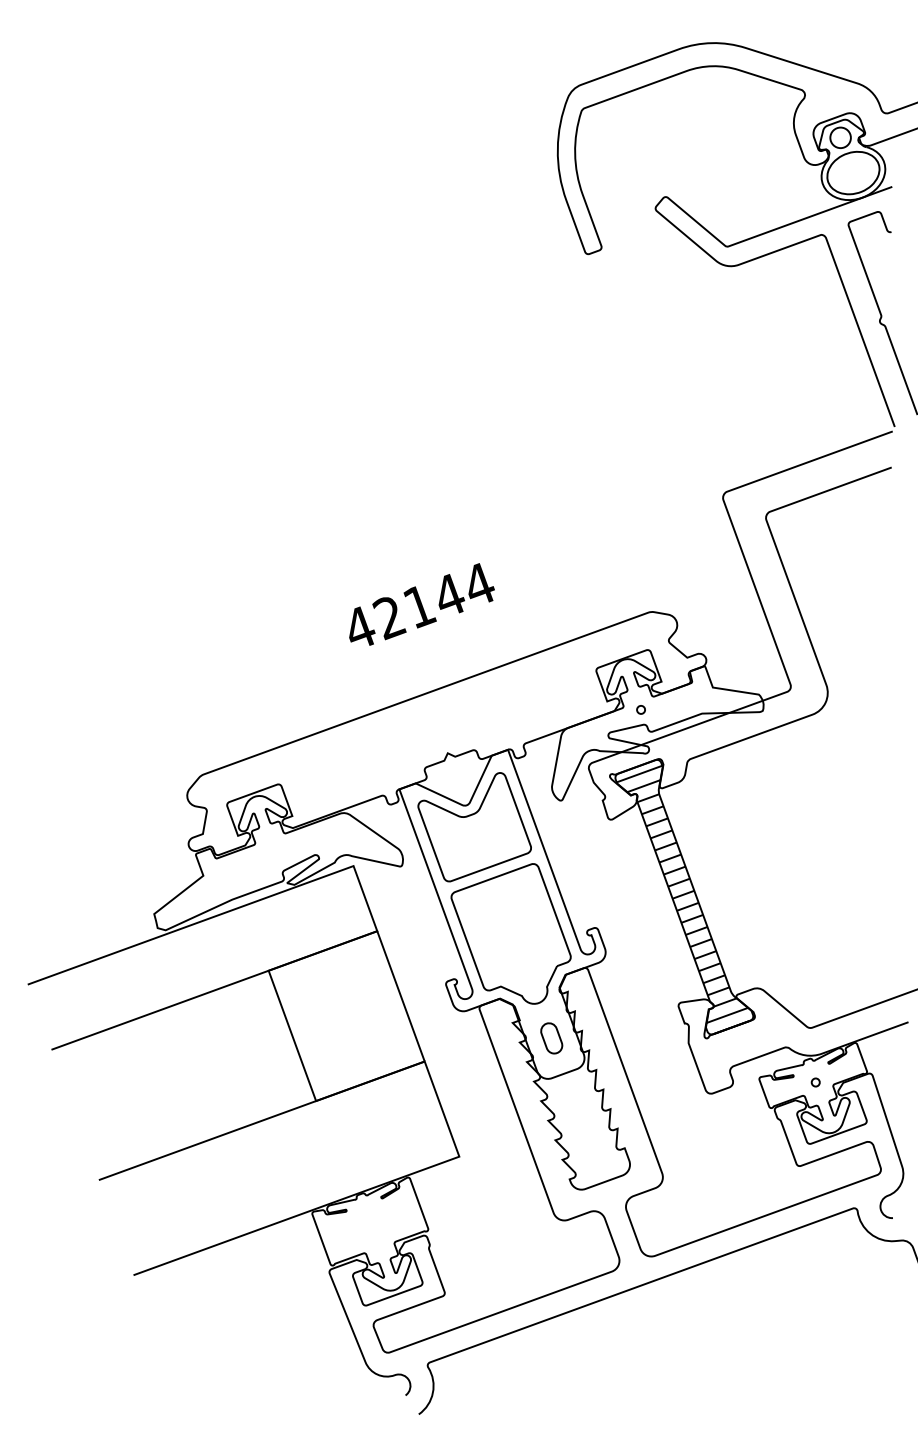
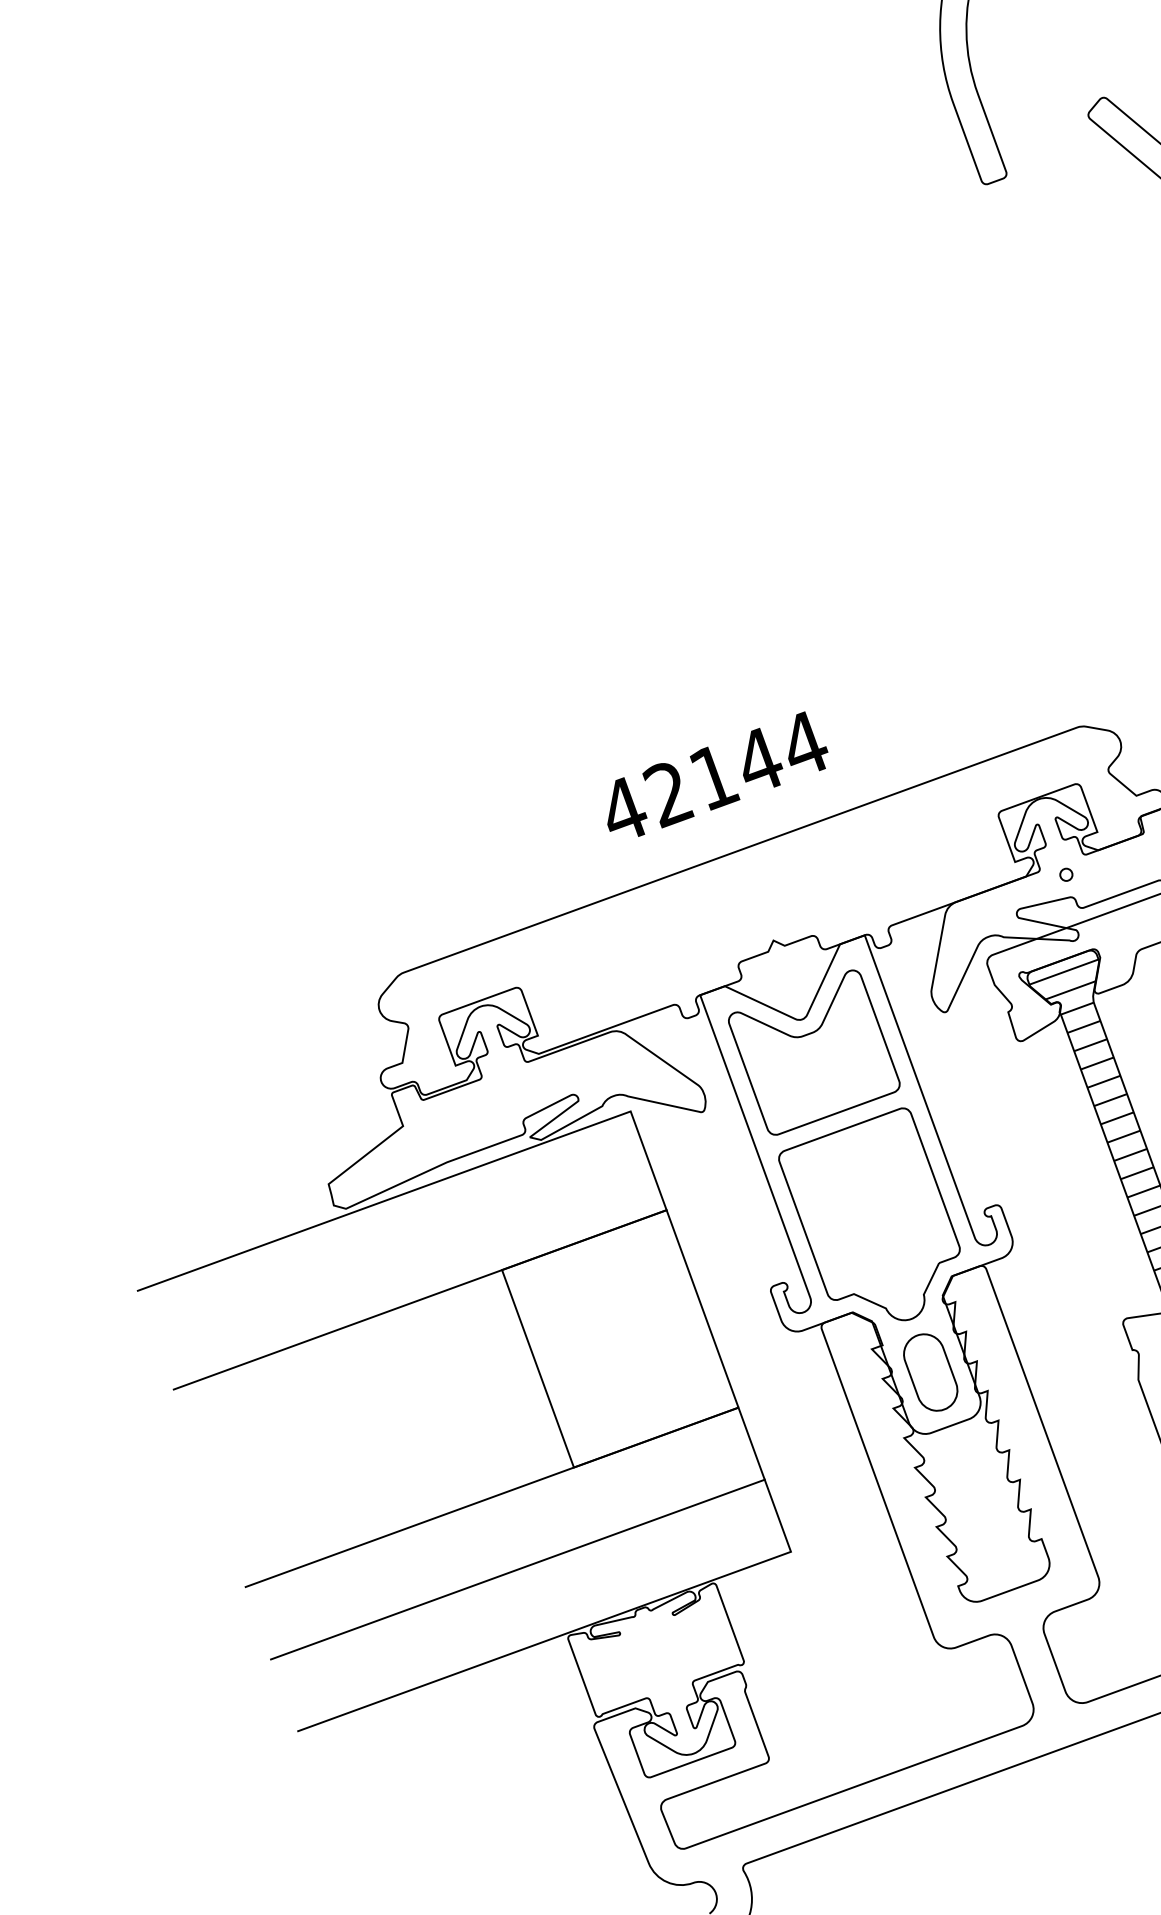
text: (421, 604) -> (716, 774), moved
part: (551, 1038) -> (930, 1372), size x1.67
line: (279, 1168) -> (518, 1569), added

